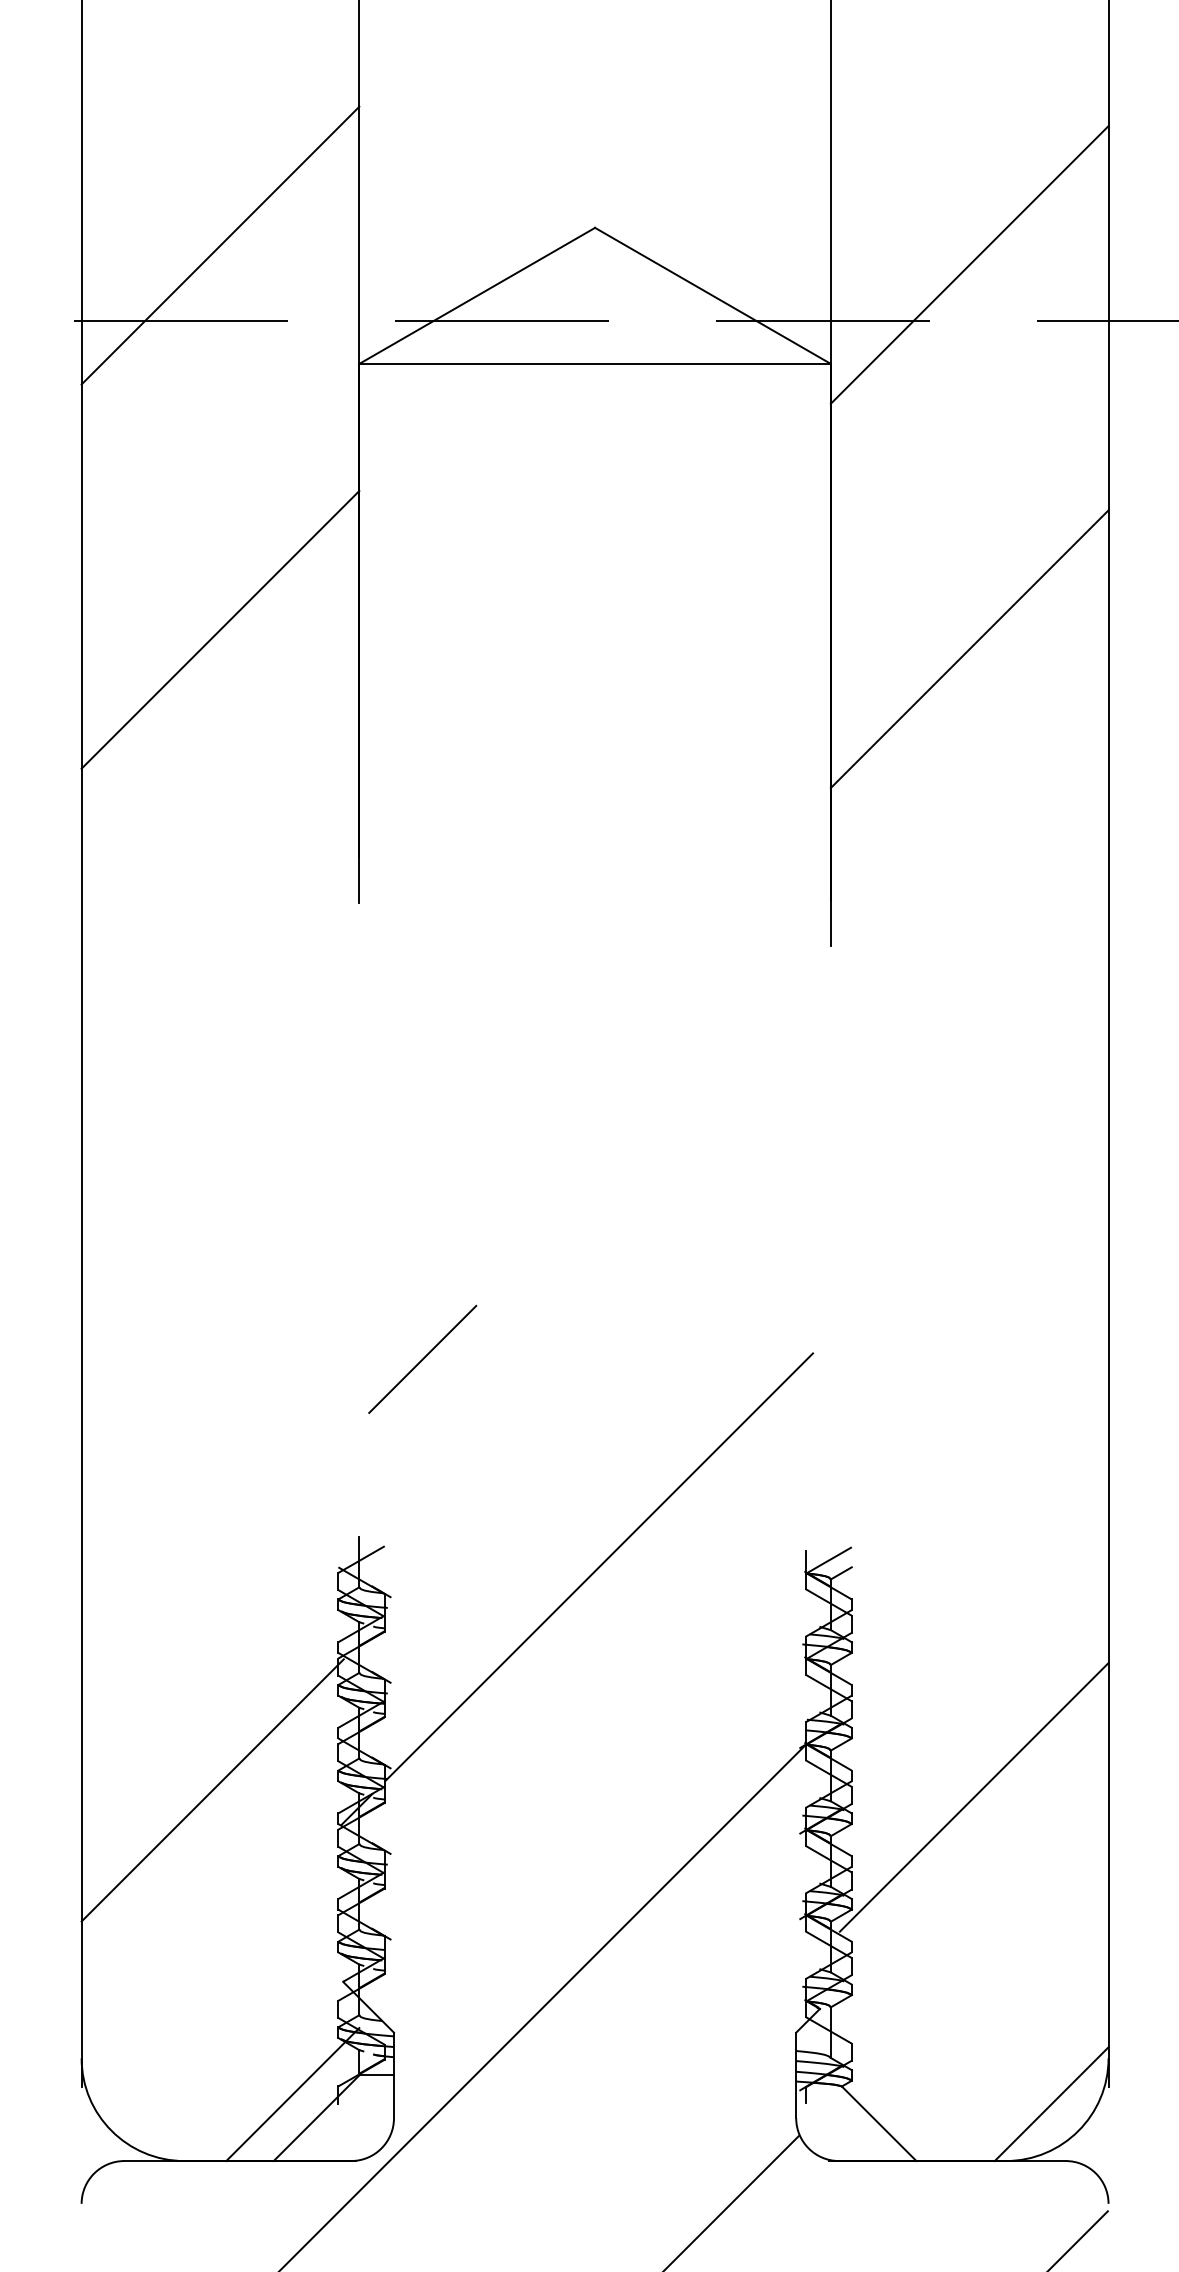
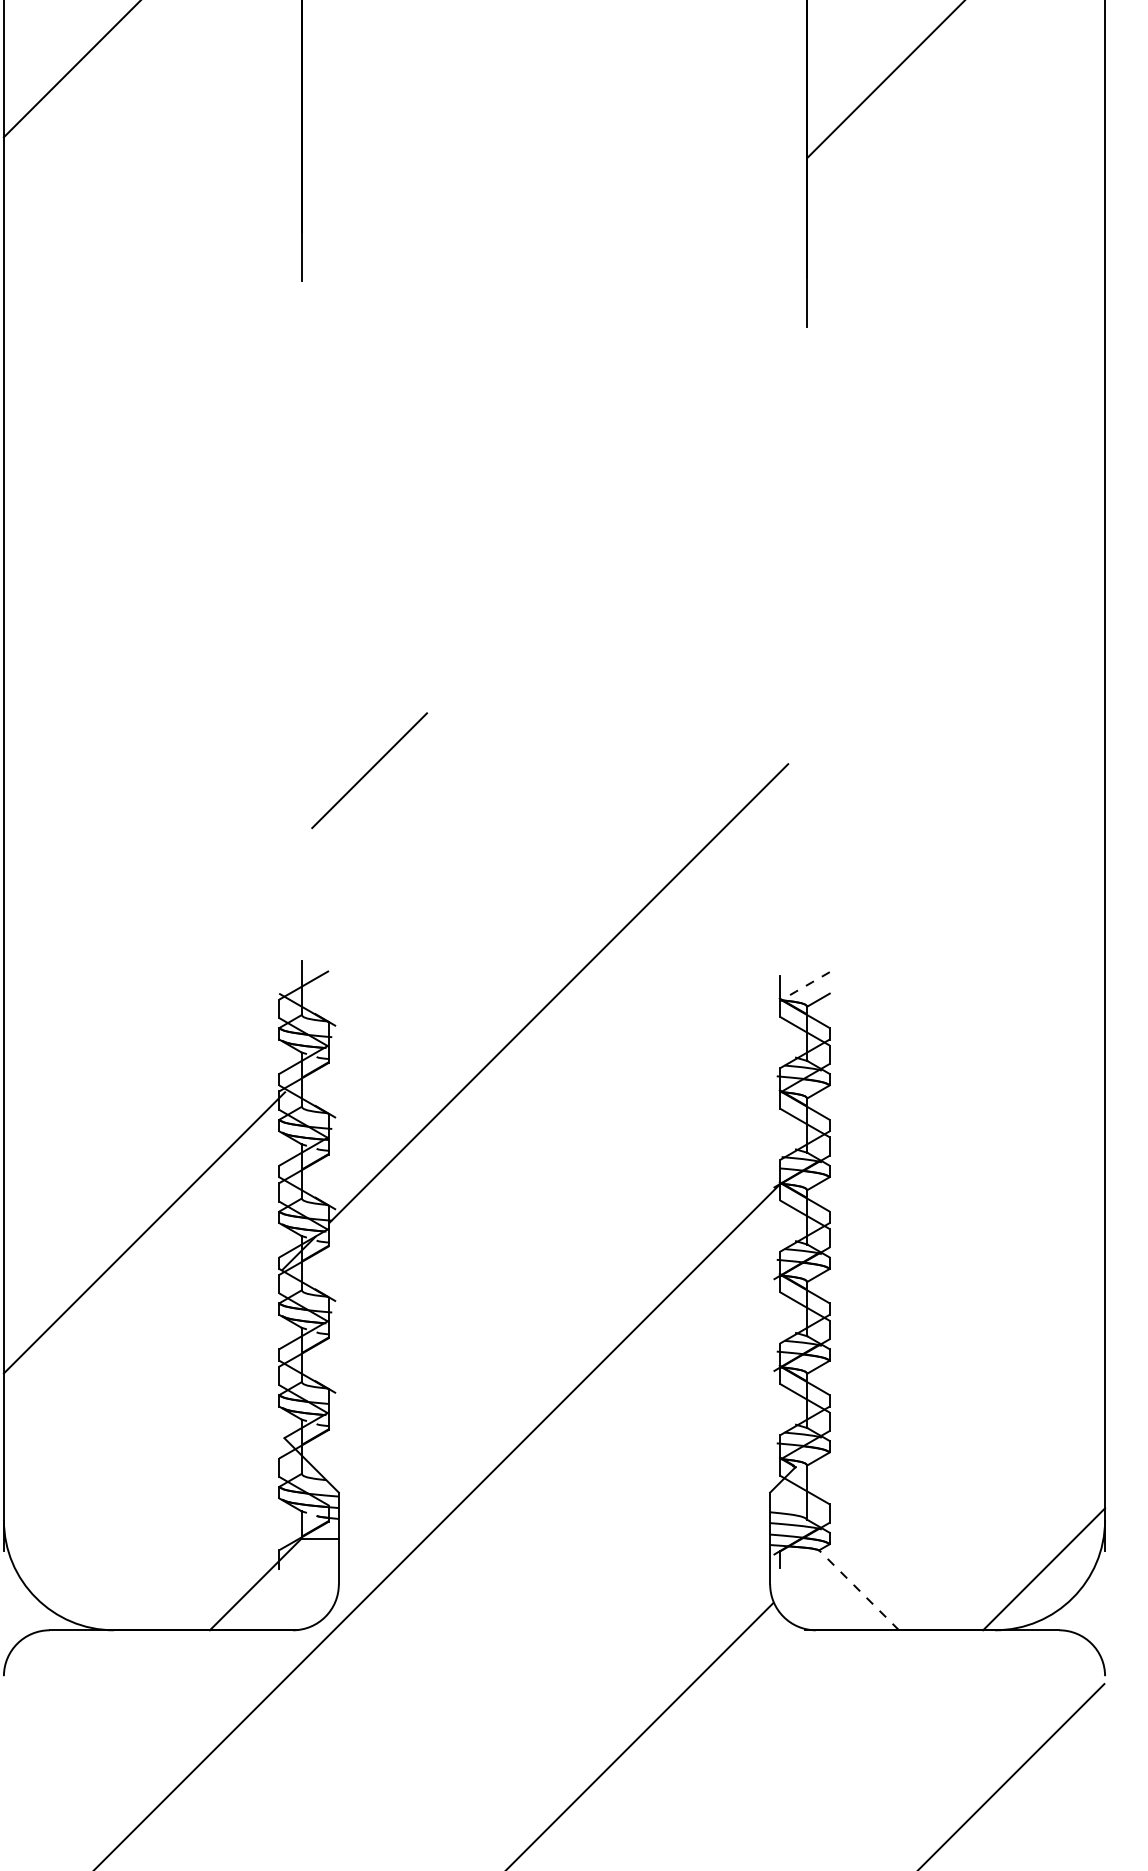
line: (828, 1560) -> (804, 986), solid -> dashed
line: (973, 1797) -> (960, 1240), removed
line: (292, 2094) -> (230, 1558), removed
line: (879, 2123) -> (859, 1590), solid -> dashed

